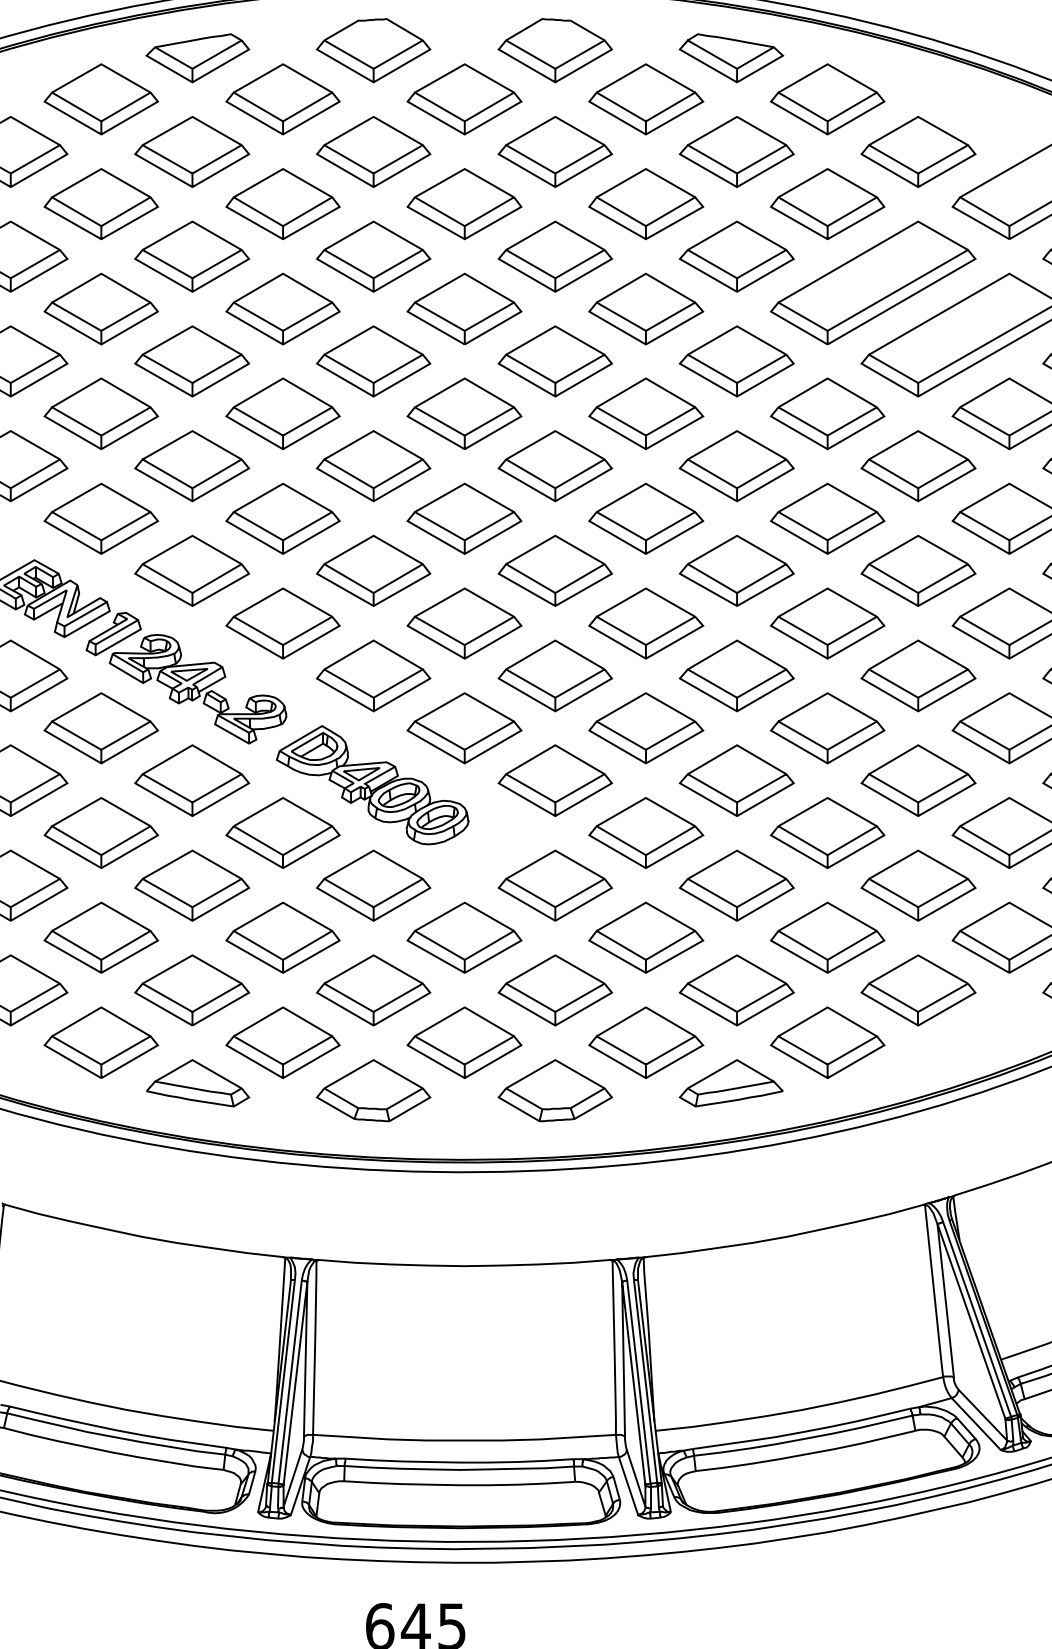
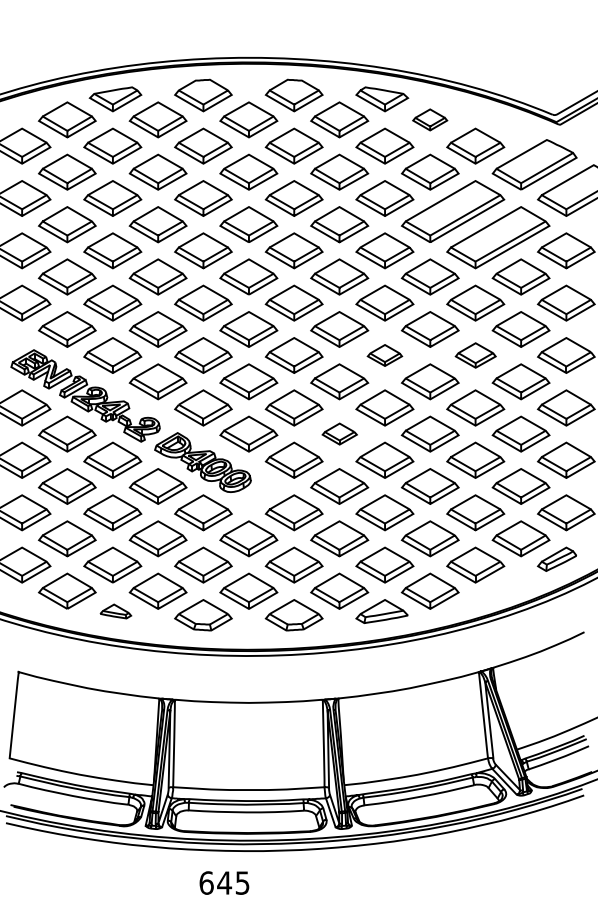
part: (826, 98) -> (429, 119), size x0.6
part: (735, 570) -> (384, 355), size x0.6
part: (918, 570) -> (475, 355), size x0.7
part: (645, 726) -> (339, 433), size x0.6
part: (197, 1083) -> (115, 611), size x0.6

